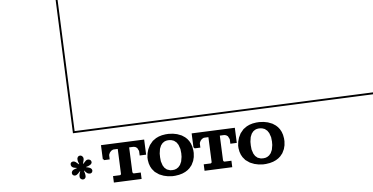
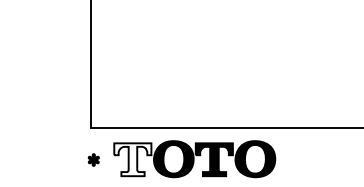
fill: (124, 161) -> (132, 159), removed
part: (81, 166) -> (93, 159), size x0.6

